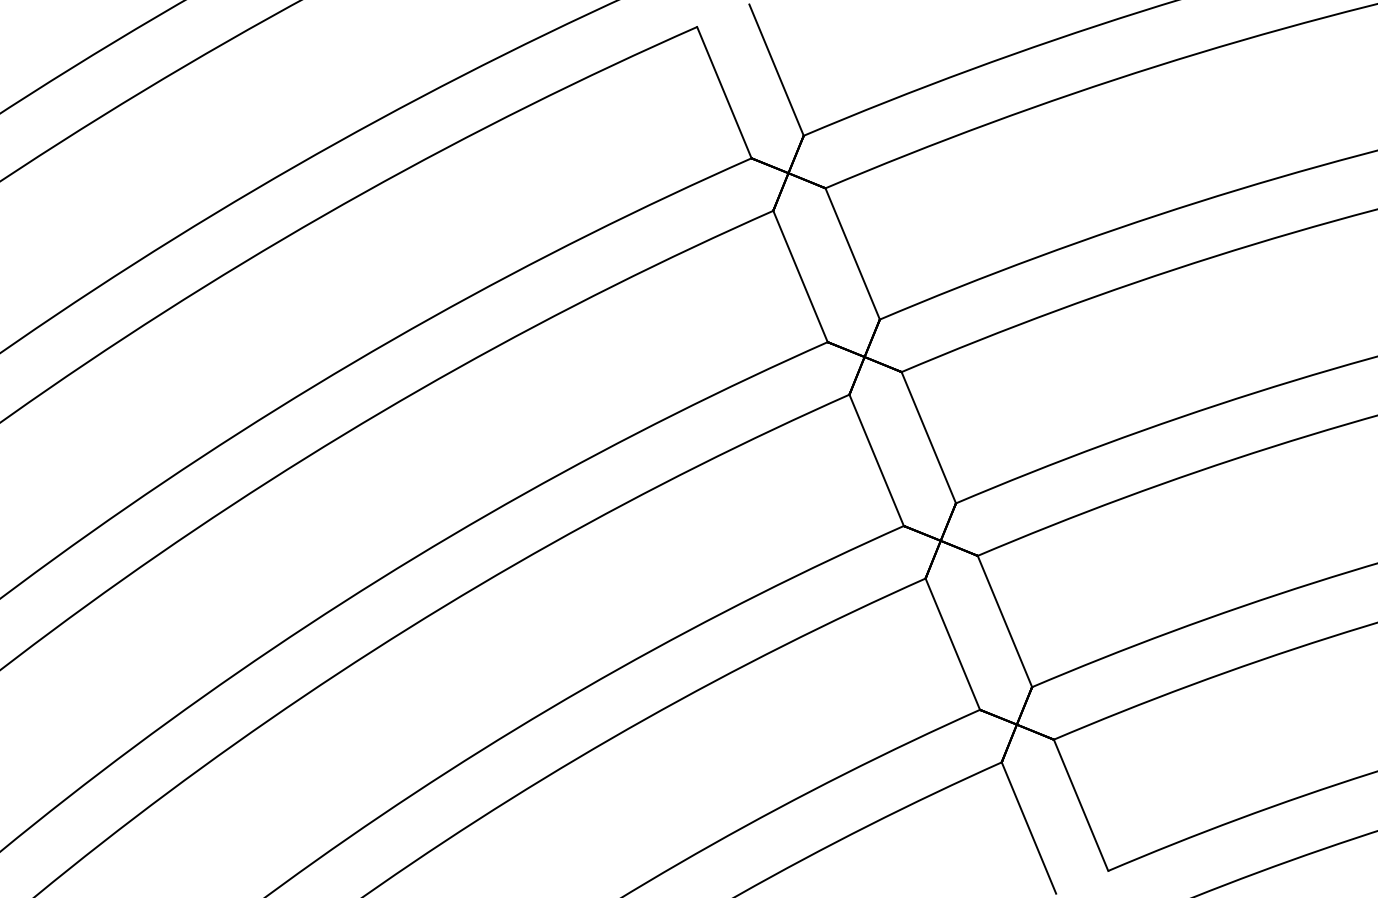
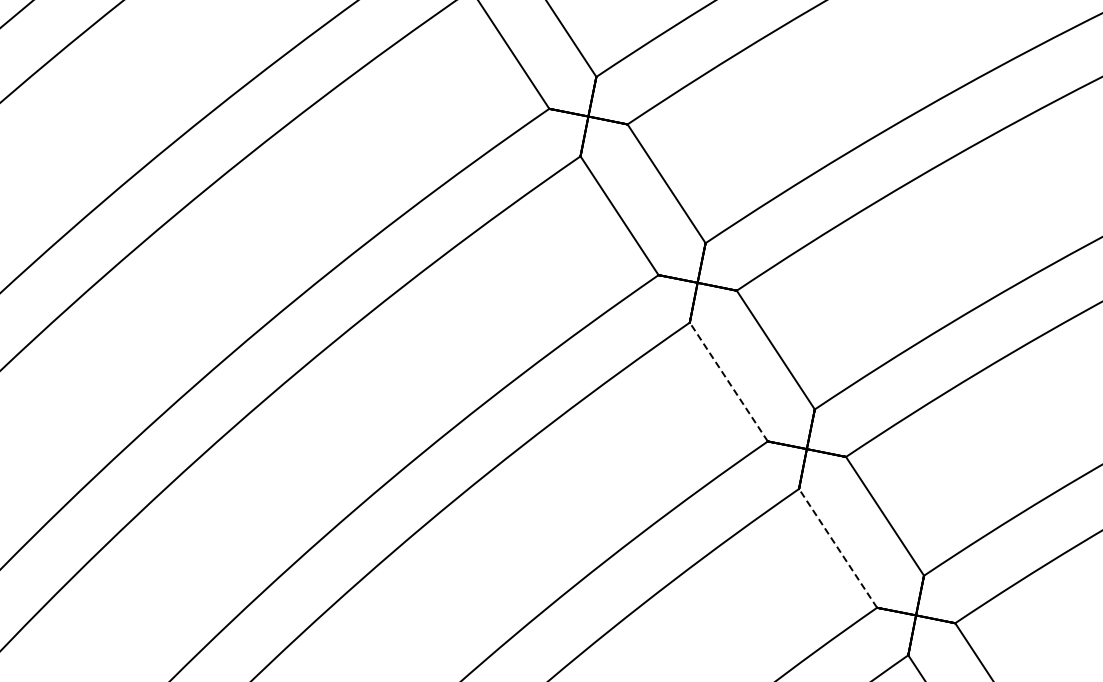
line: (876, 459) -> (728, 381), solid -> dashed
line: (952, 643) -> (837, 547), solid -> dashed

